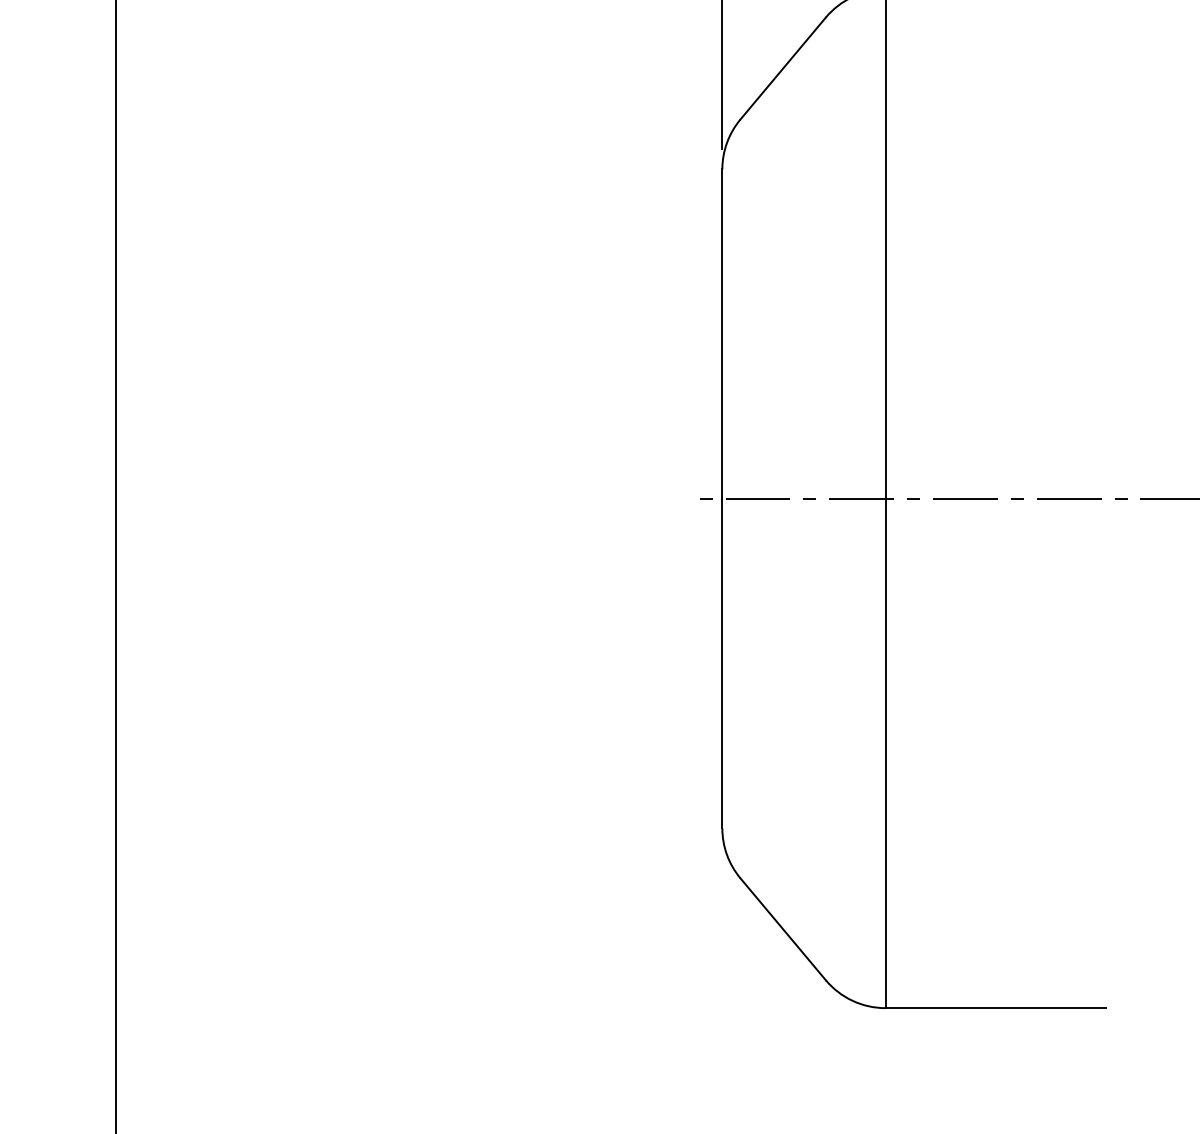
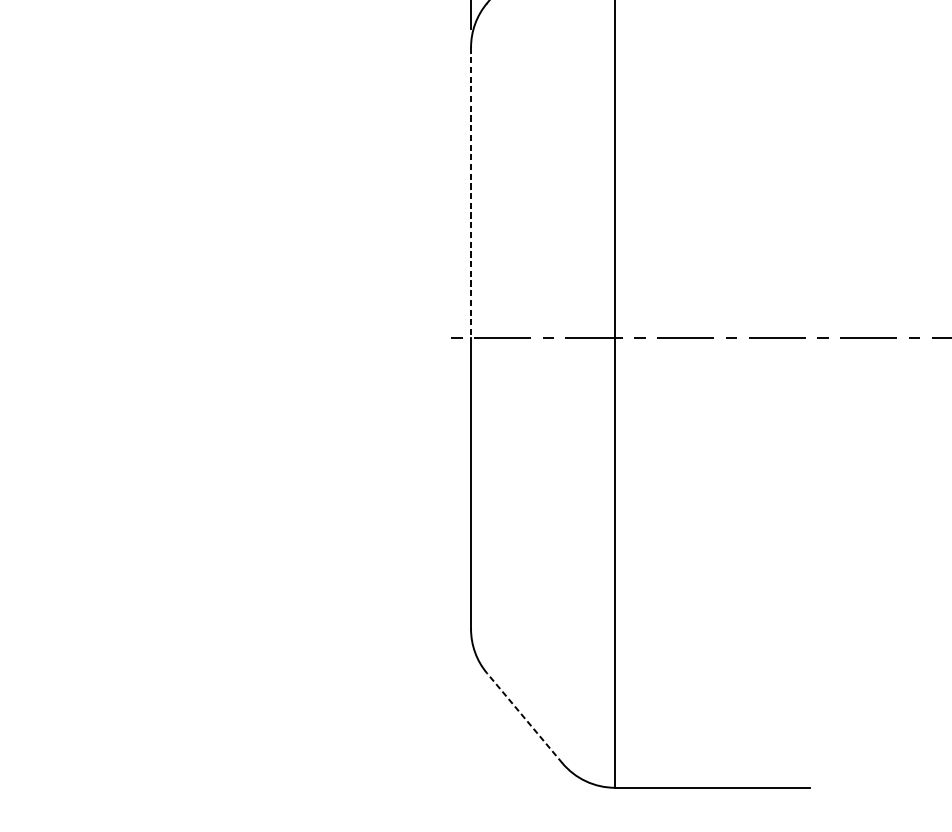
line: (722, 334) -> (471, 193), solid -> dashed
line: (783, 929) -> (525, 718), solid -> dashed

